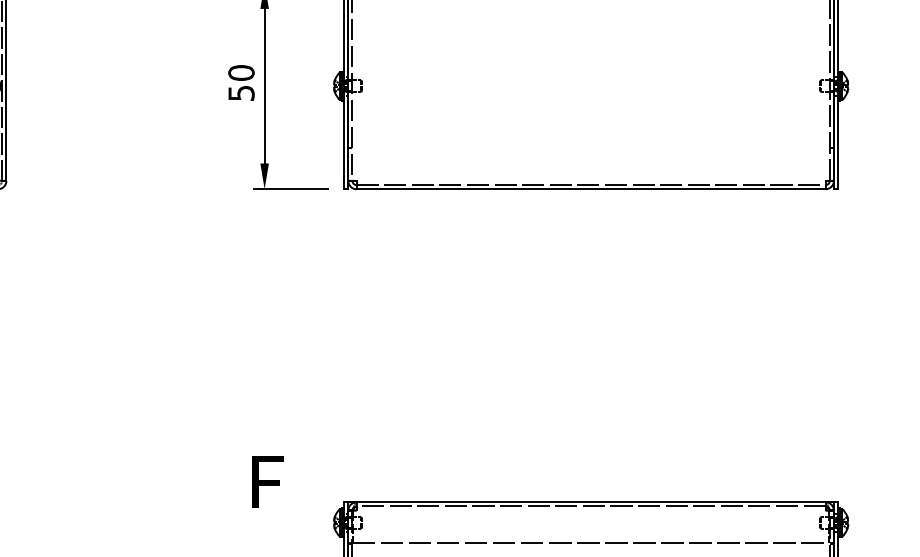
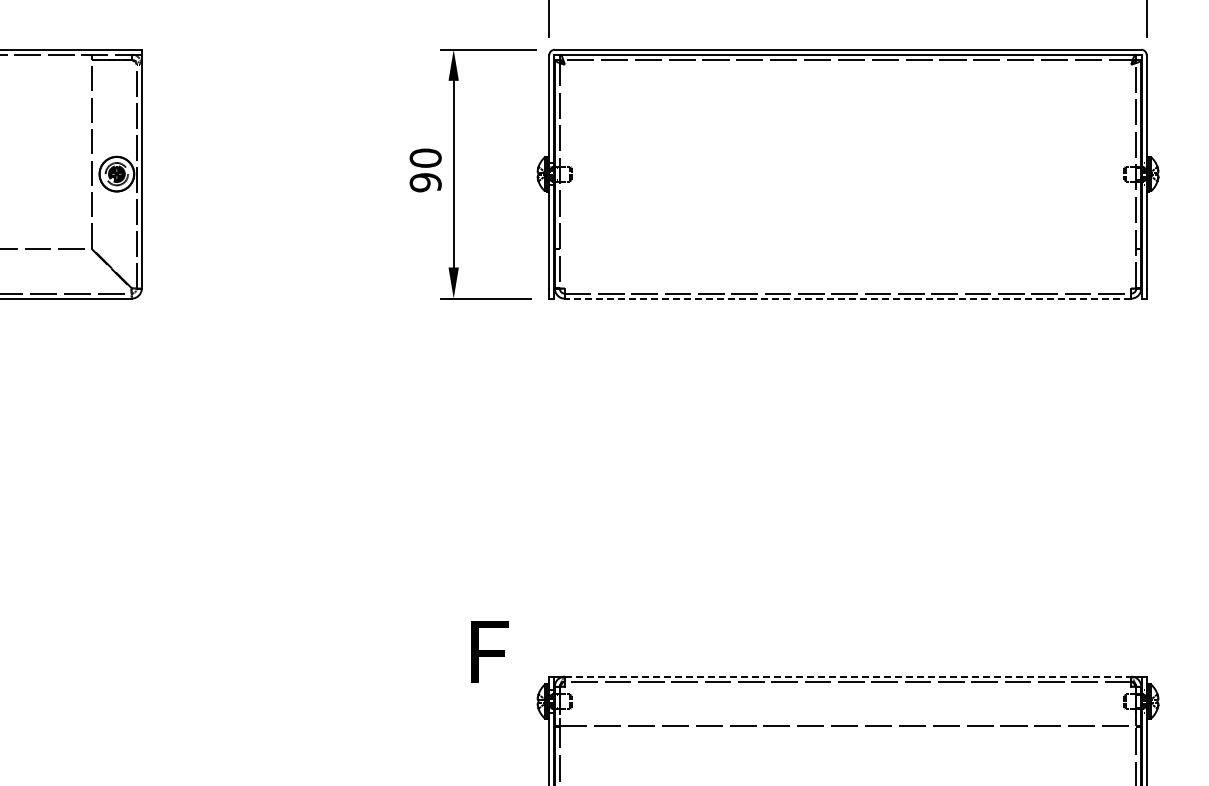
text: (241, 93) -> (425, 182), 50 -> 90
line: (590, 189) -> (847, 298), solid -> dashed
text: (267, 481) -> (489, 651), moved
line: (591, 502) -> (848, 676), solid -> dashed

